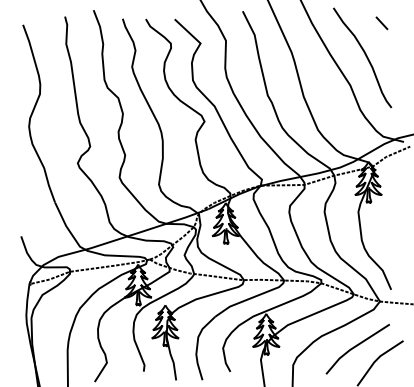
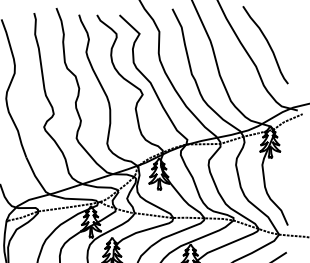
line: (381, 23) -> (280, 18), removed

